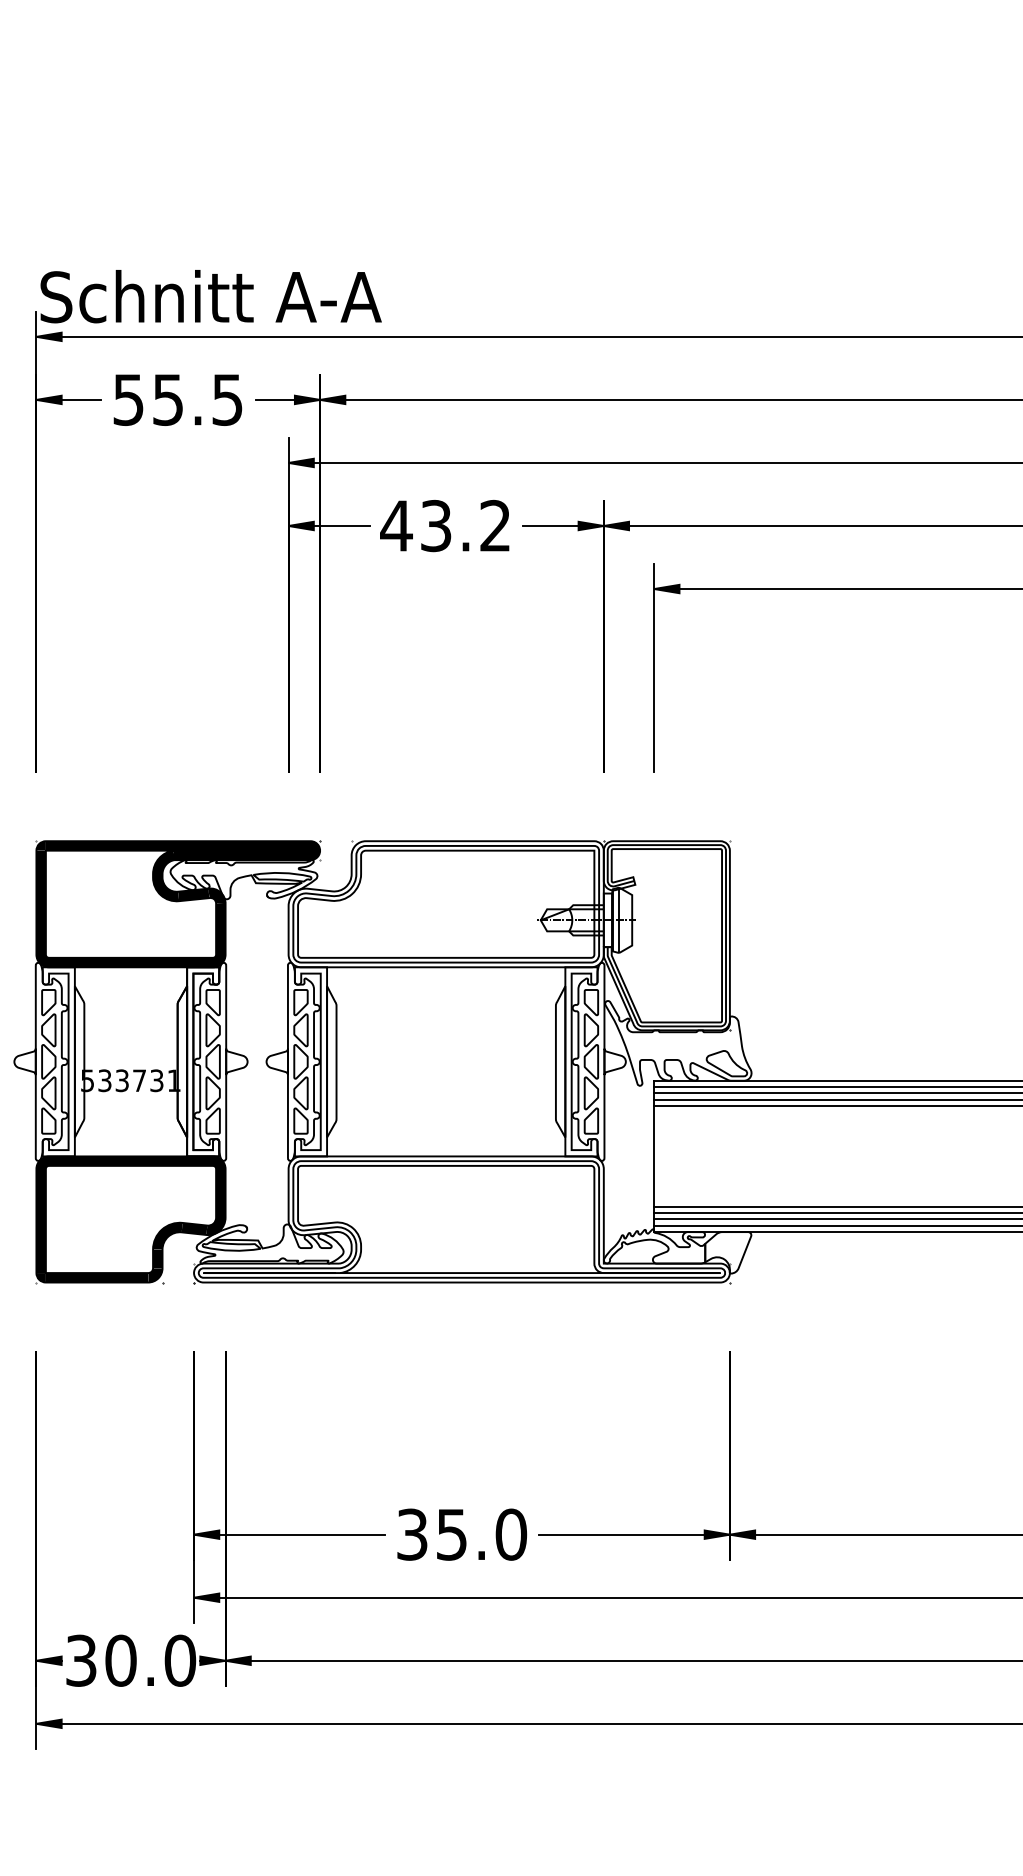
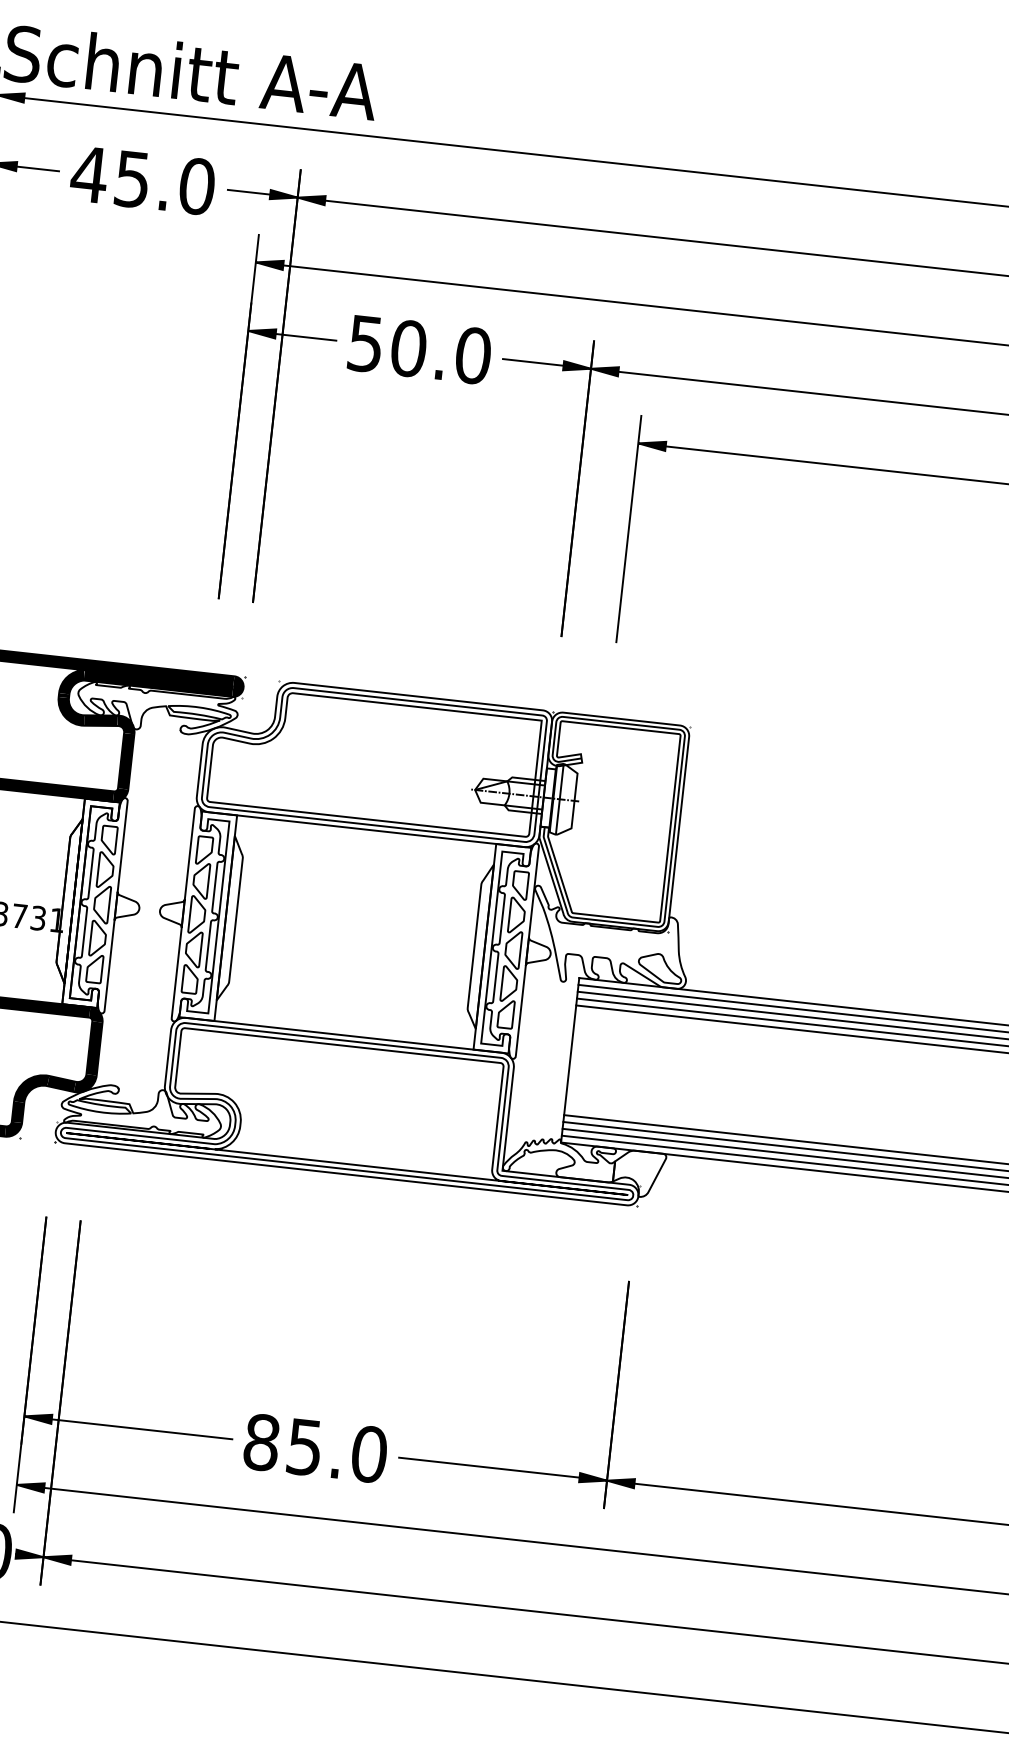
text: (177, 399) -> (142, 180), 55.5 -> 45.0
text: (445, 525) -> (418, 349), 43.2 -> 50.0
text: (412, 1534) -> (261, 1442), 35.0 -> 85.0

